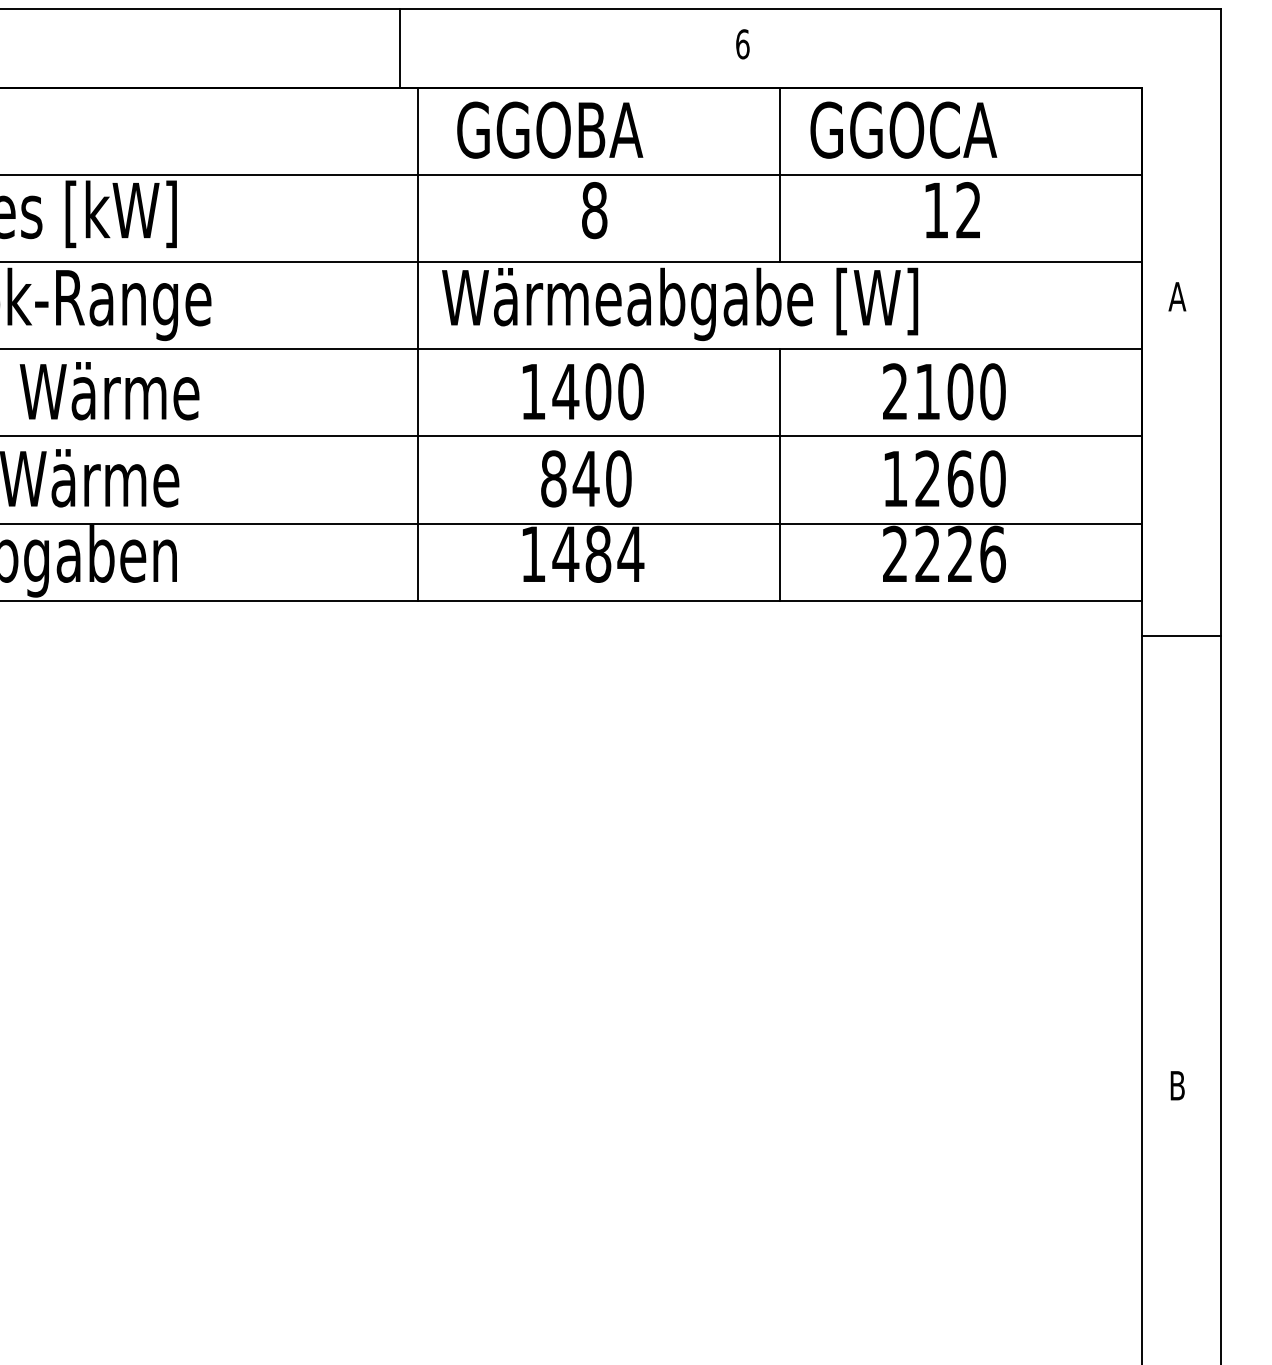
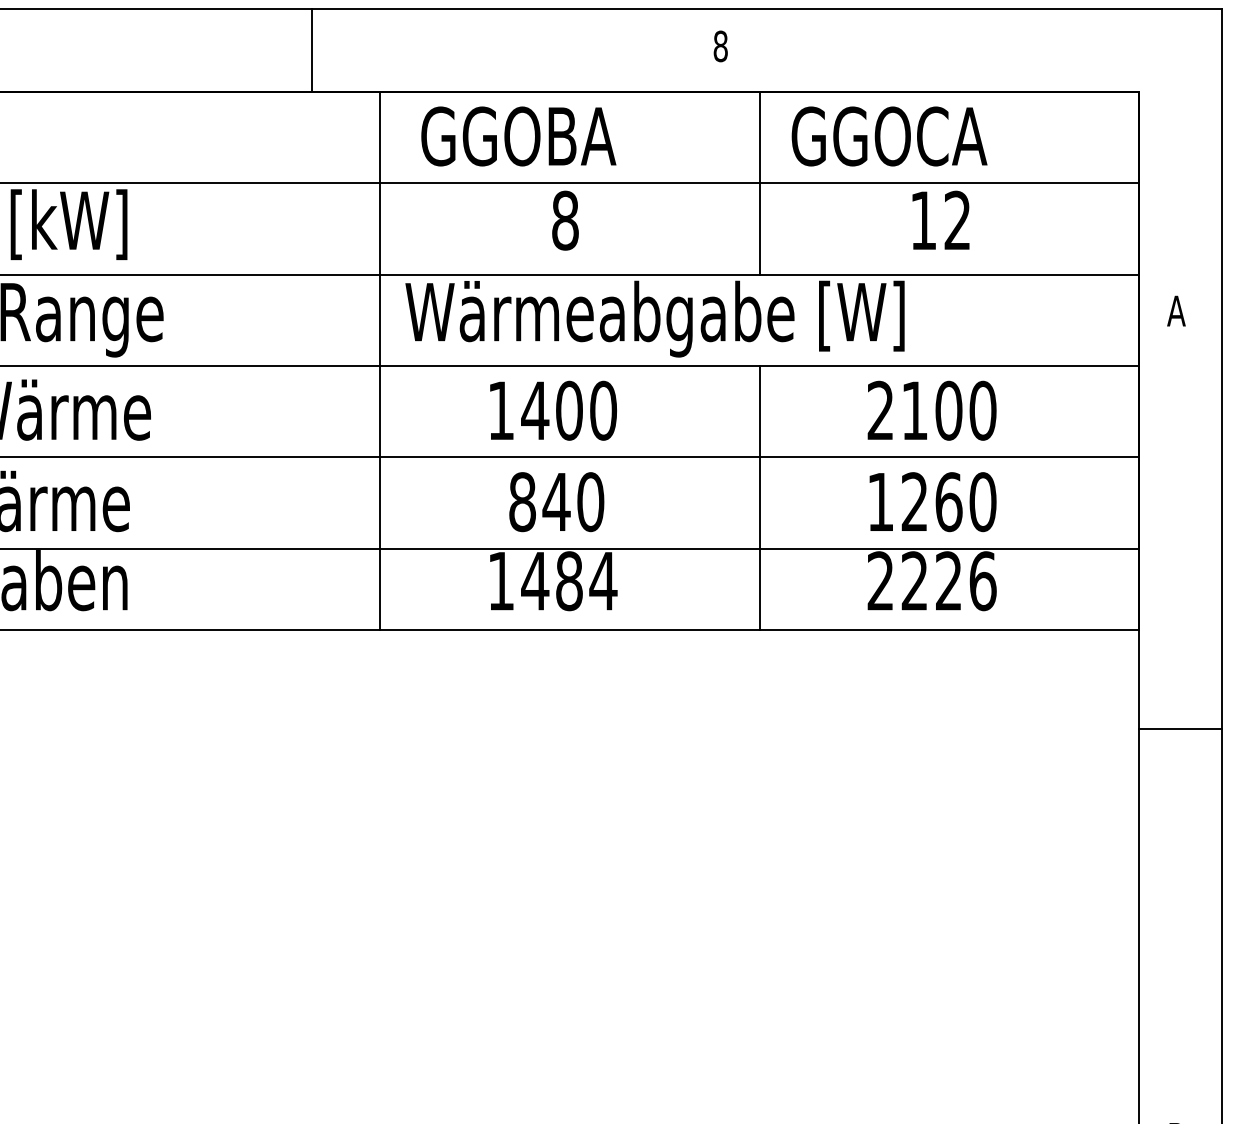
text: (742, 44) -> (720, 46), 6 -> 8
line: (399, 47) -> (311, 49), moved
line: (1180, 636) -> (1179, 729), moved

